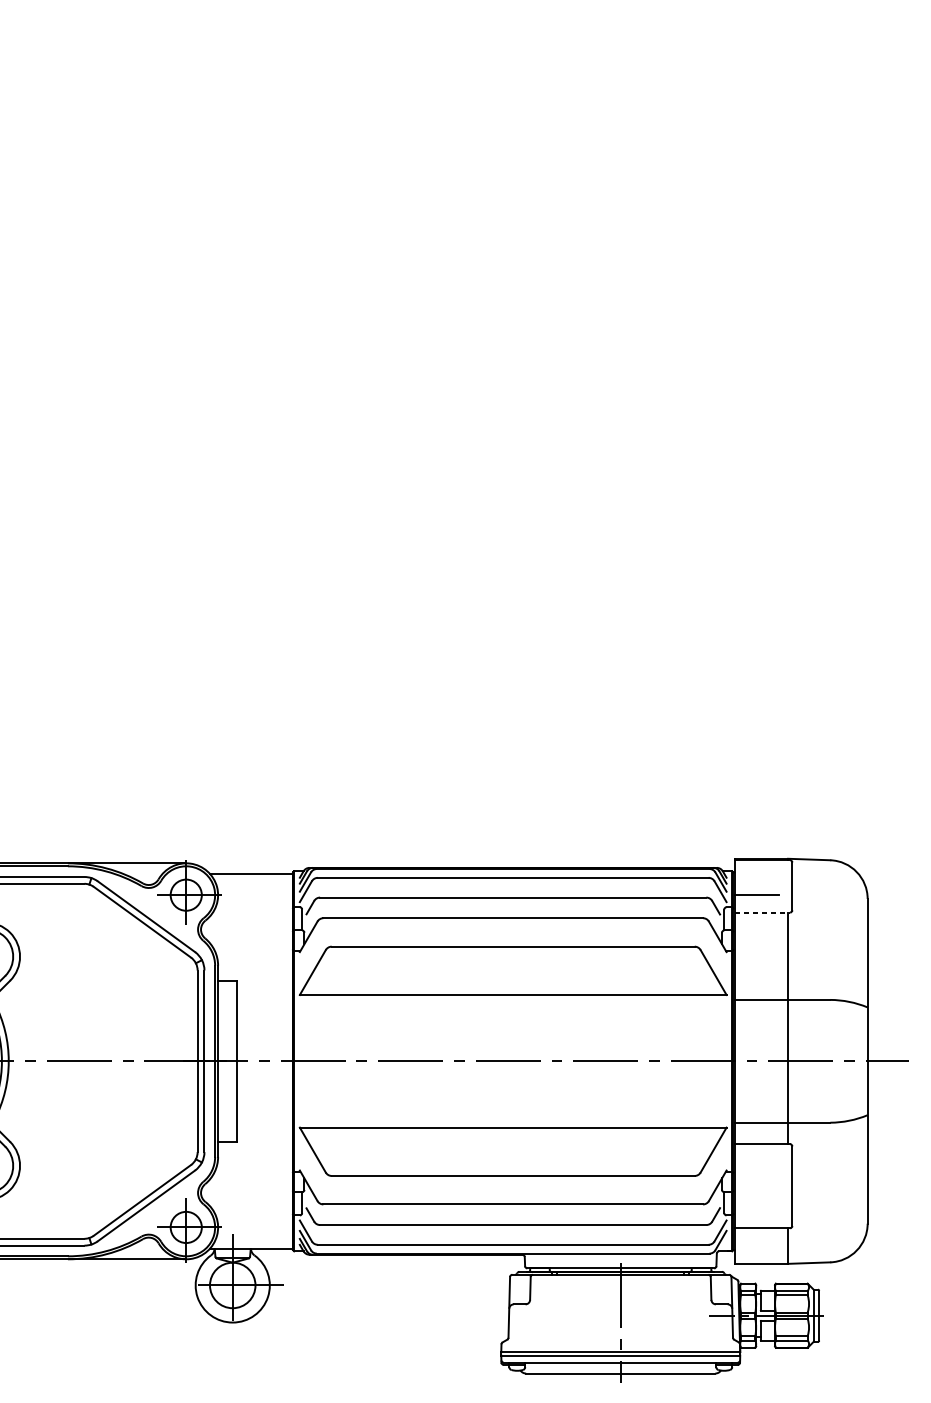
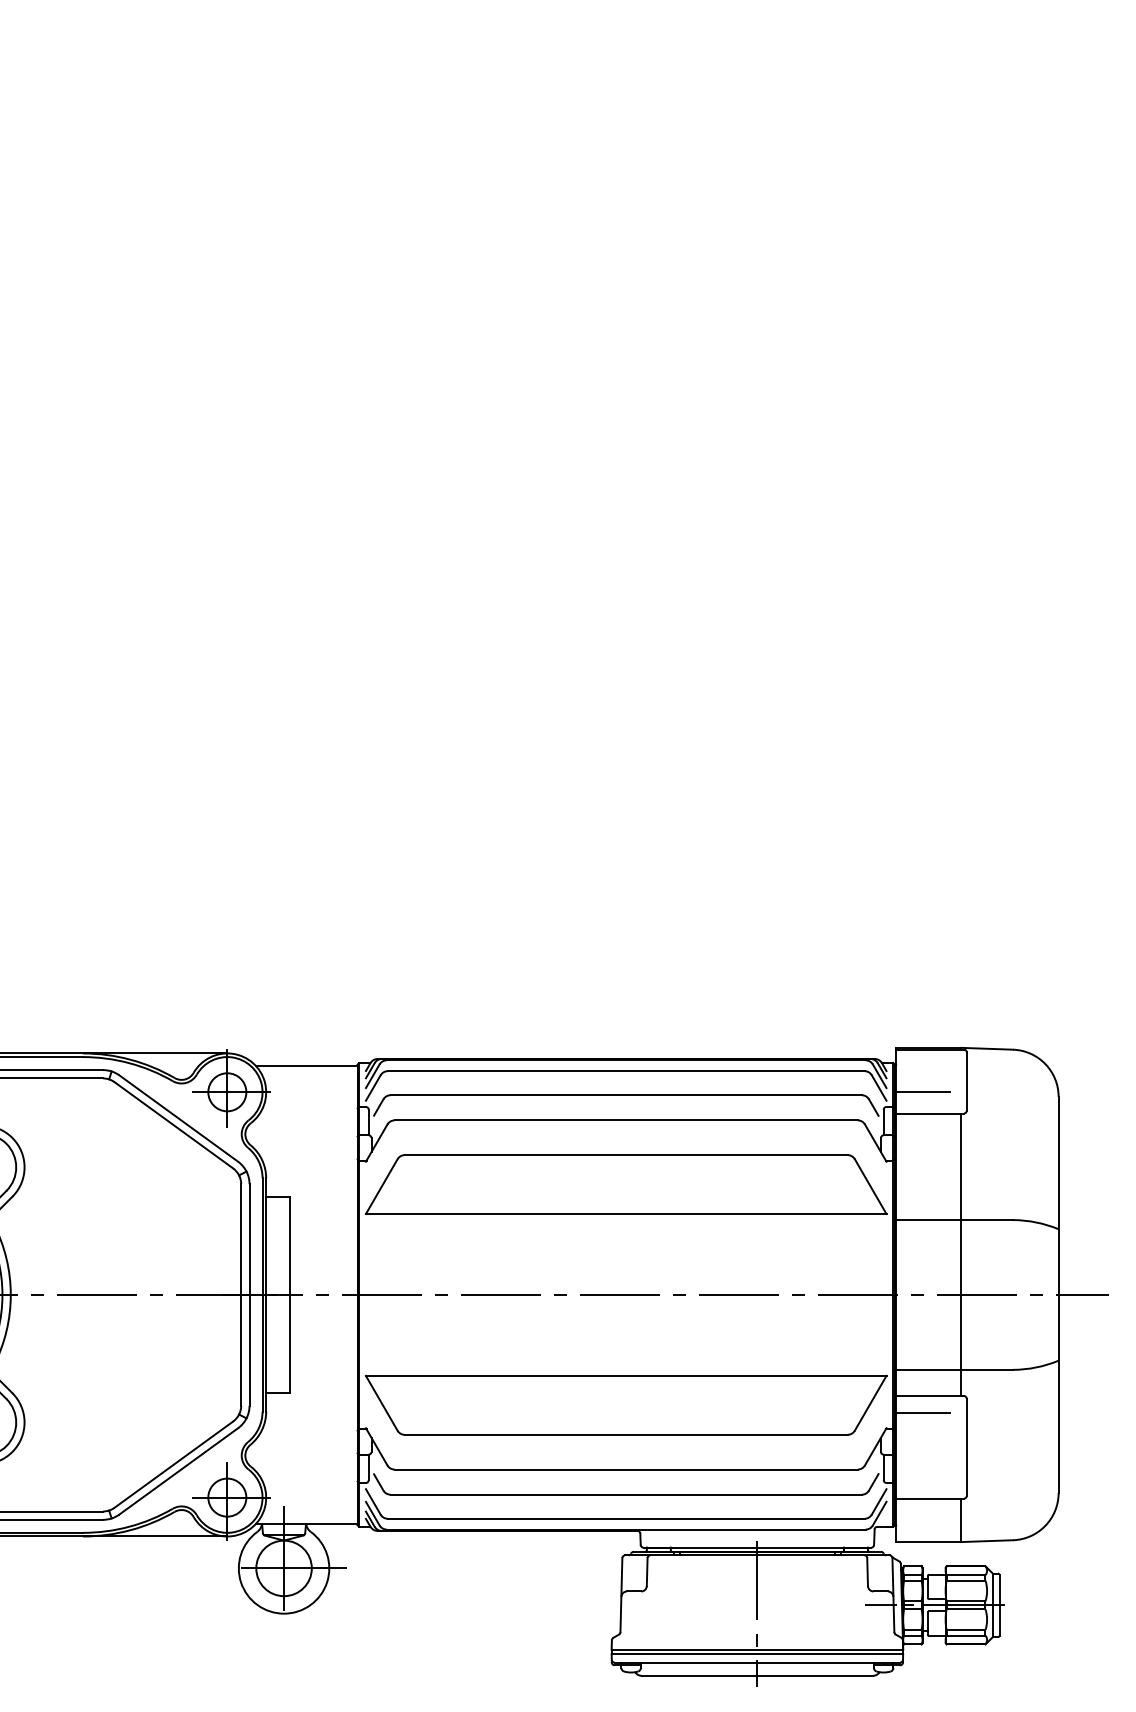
line: (762, 912) -> (930, 1113), dashed -> solid
line: (756, 1158) -> (923, 1413), added

